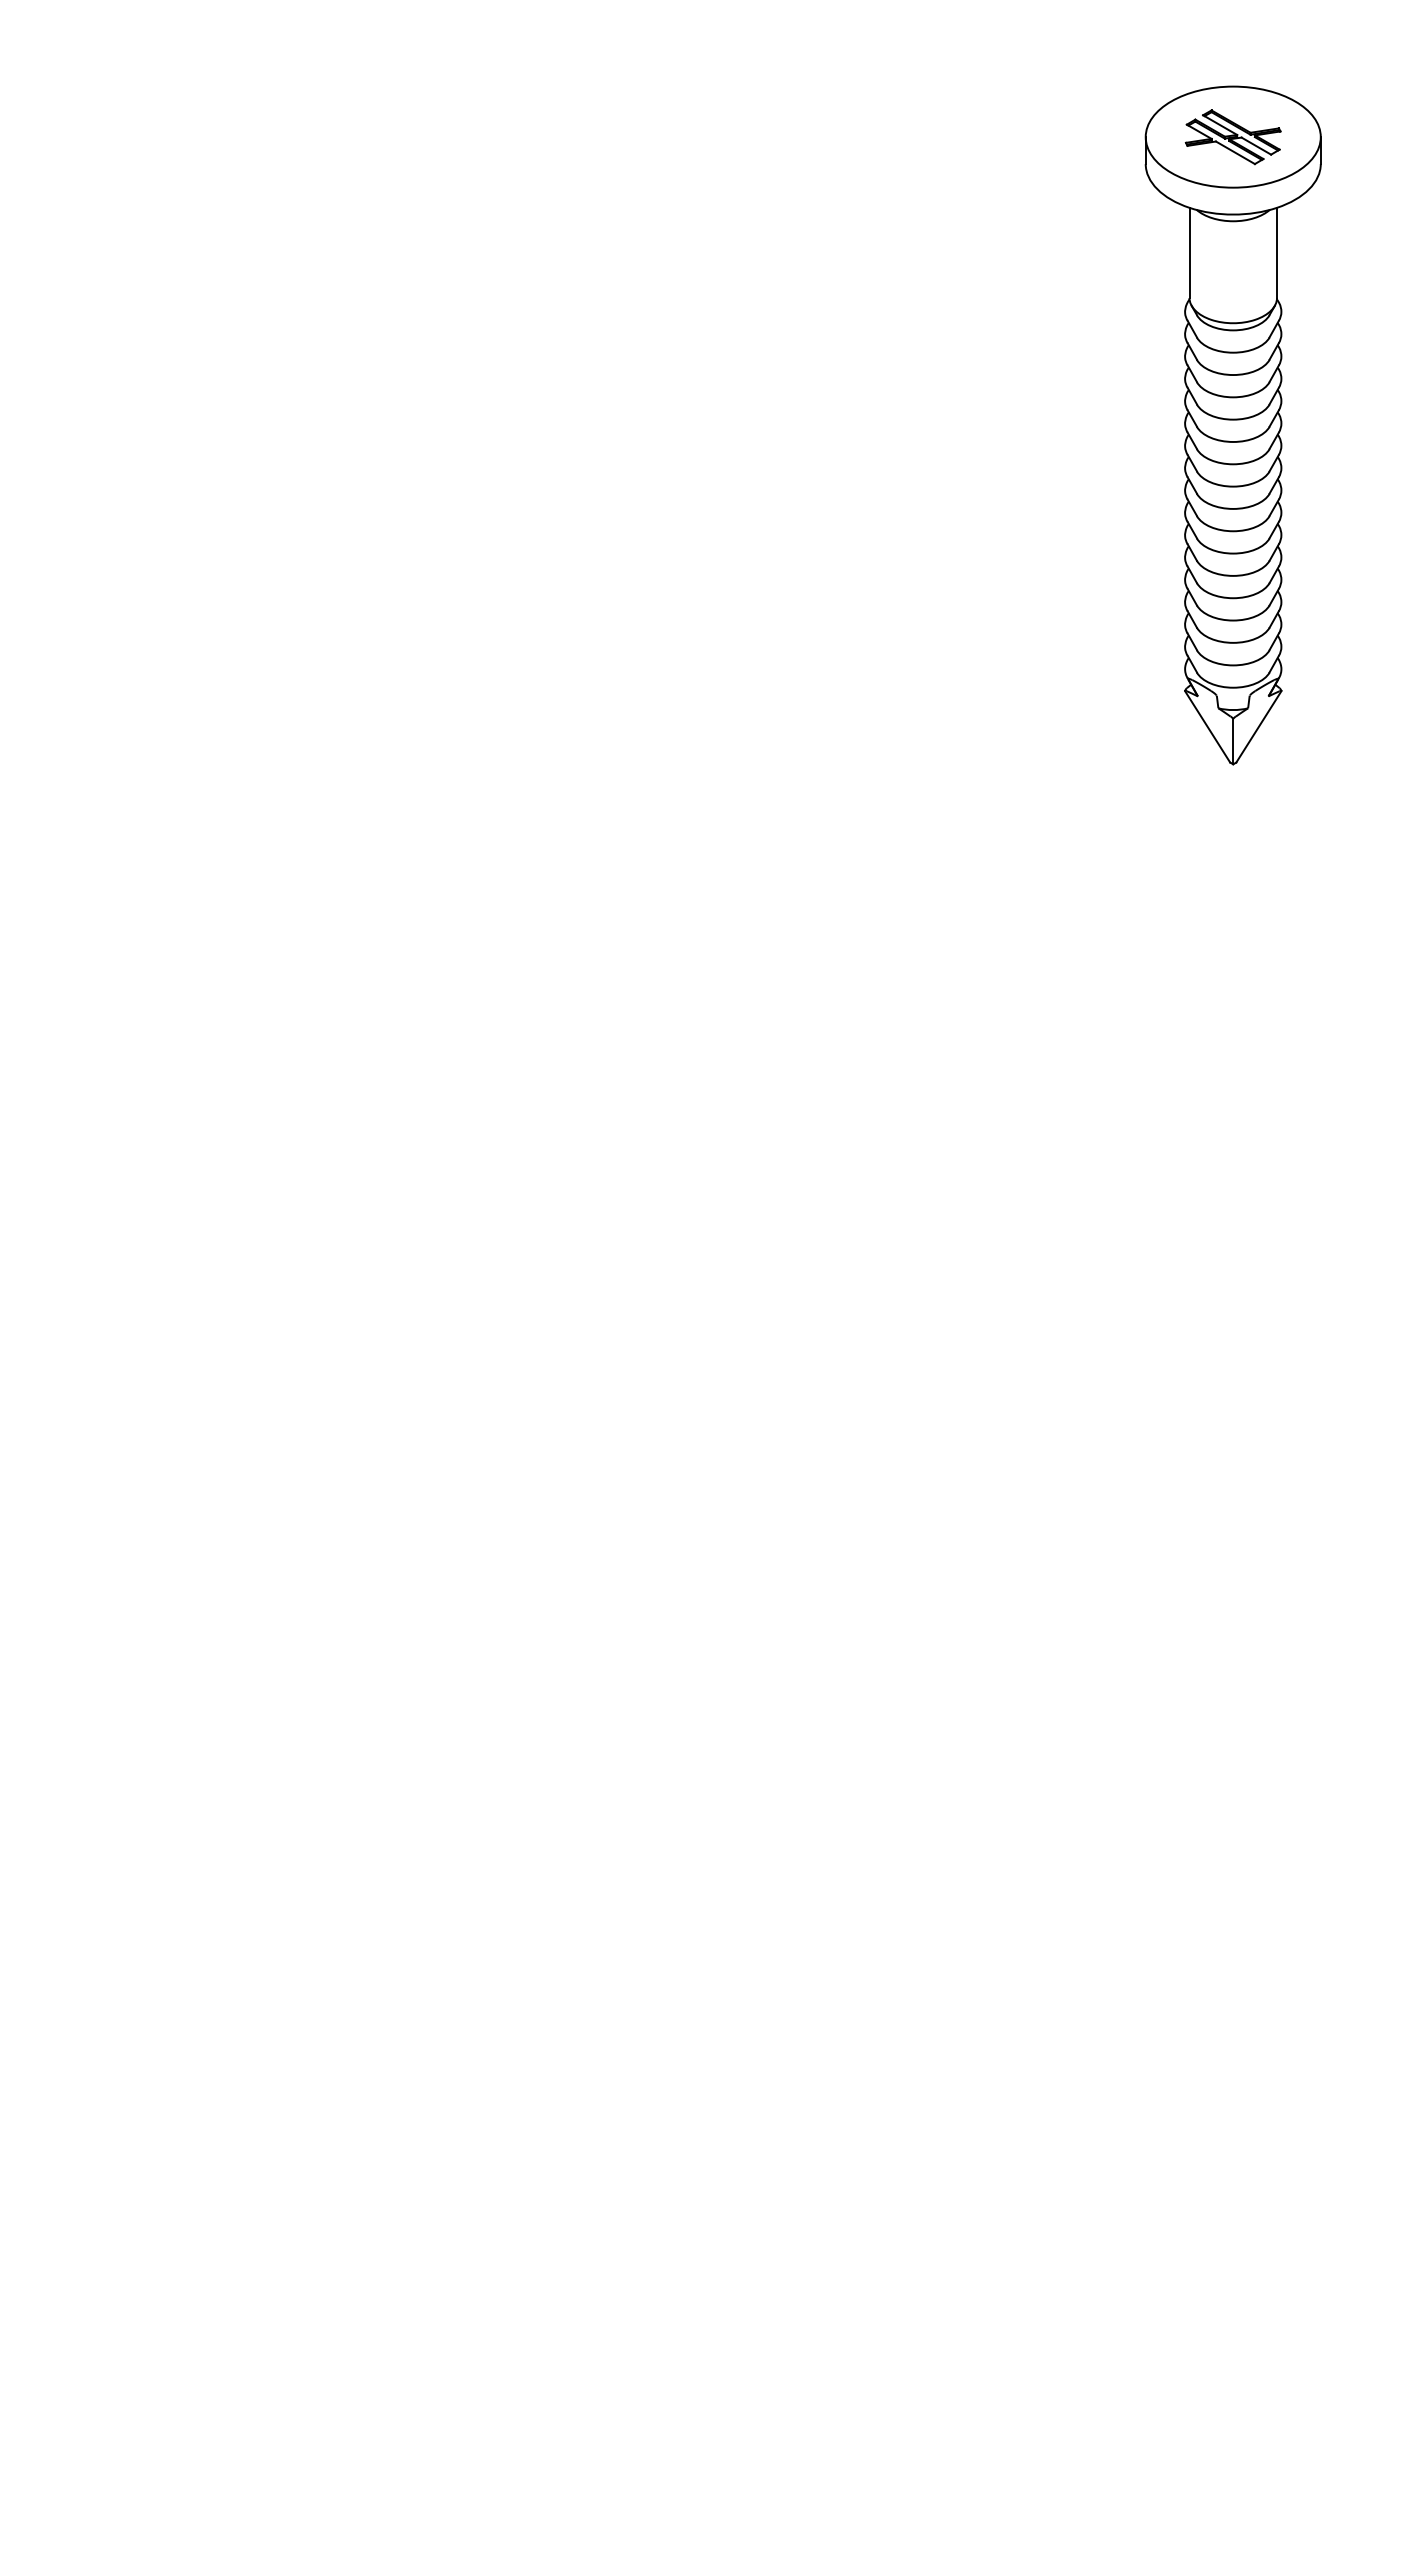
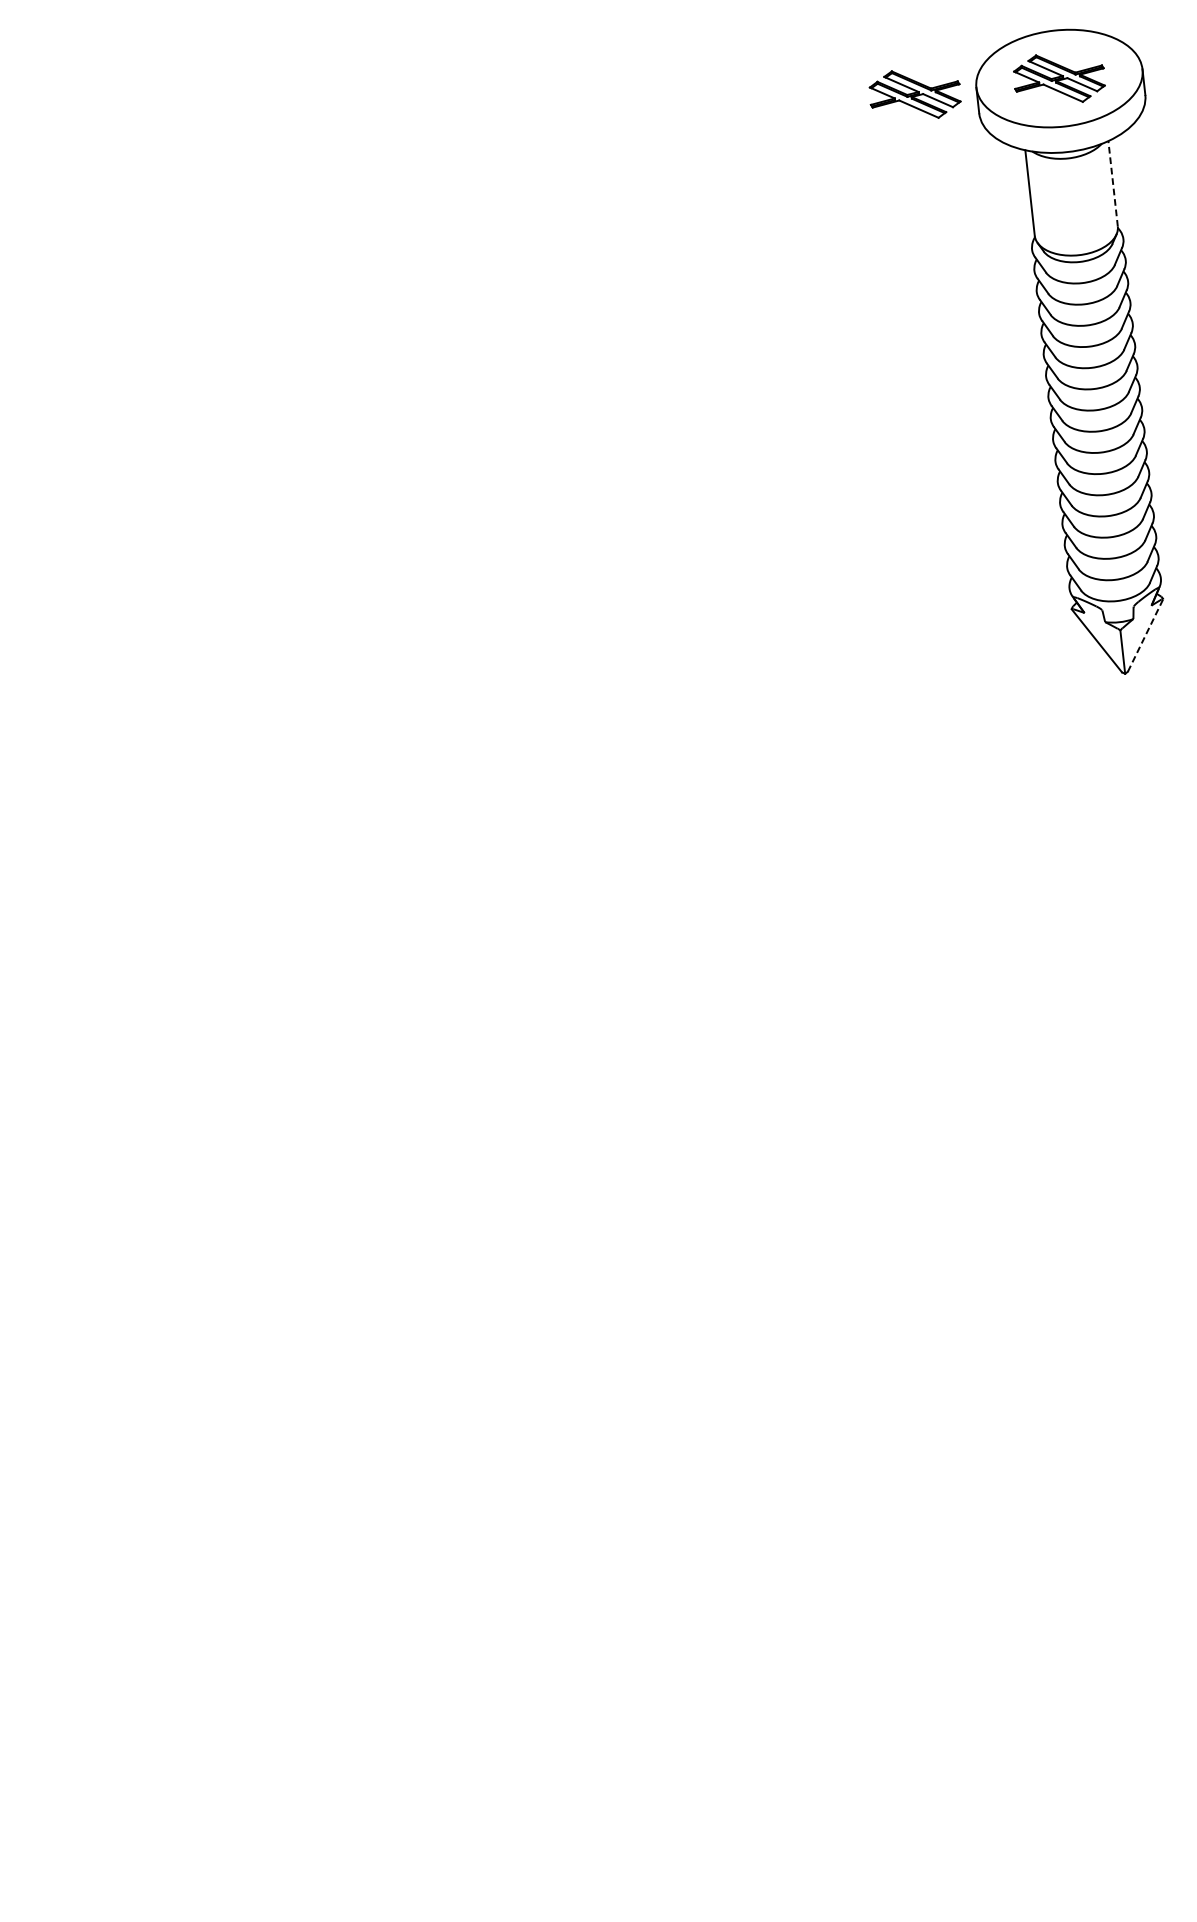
part: (1080, 137) -> (914, 94), added
line: (1277, 252) -> (1113, 183), solid -> dashed
line: (1259, 726) -> (1146, 635), solid -> dashed

